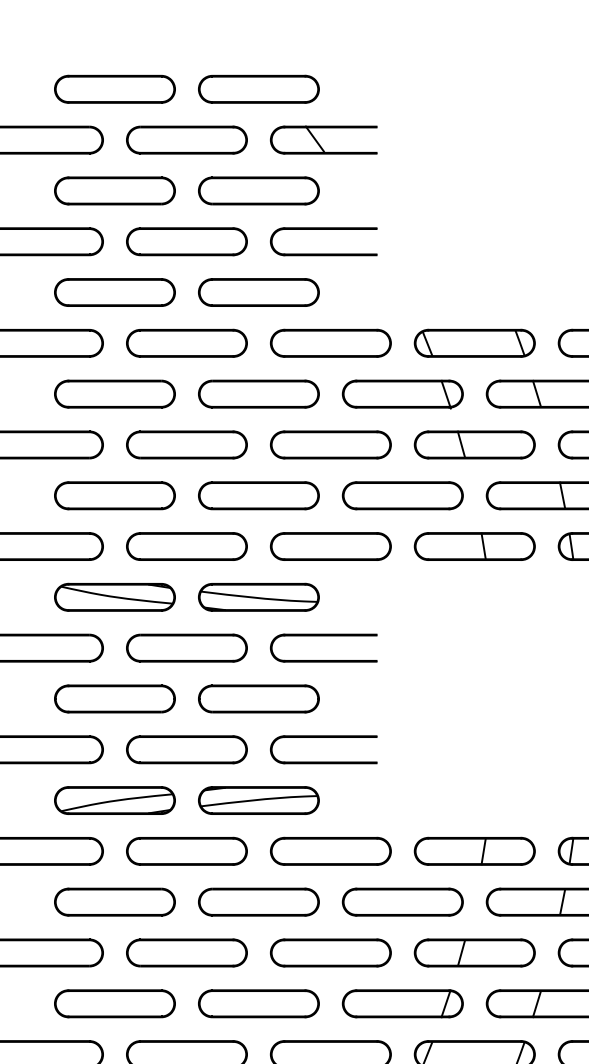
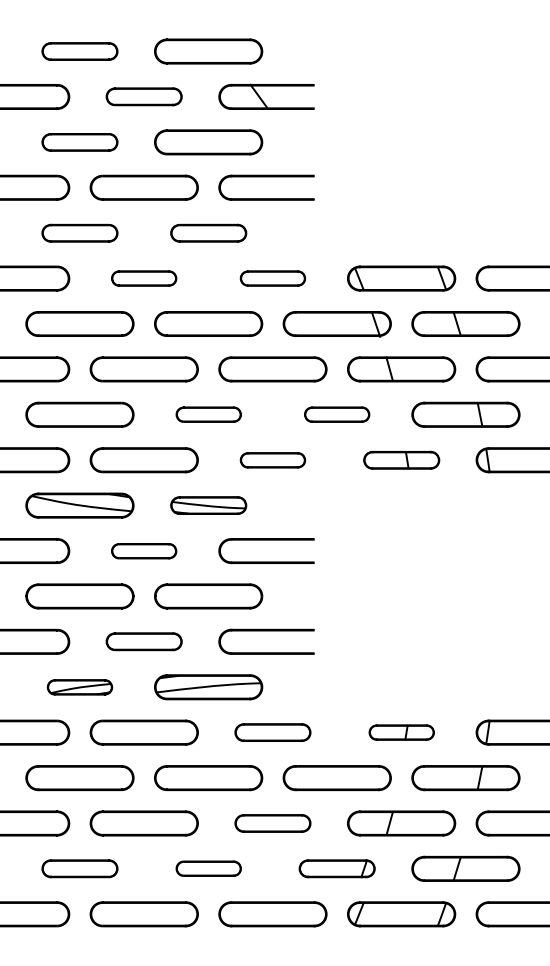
part: (114, 89) -> (79, 51), size x0.7
part: (186, 139) -> (143, 96), size x0.7
part: (114, 191) -> (79, 142), size x0.7
part: (114, 292) -> (79, 233), size x0.7
part: (258, 292) -> (208, 233), size x0.7
part: (186, 343) -> (143, 278), size x0.6
part: (330, 343) -> (272, 278), size x0.6
part: (258, 495) -> (208, 414), size x0.6
part: (402, 495) -> (336, 414), size x0.6
part: (330, 546) -> (272, 460), size x0.6
part: (474, 546) -> (401, 460), size x0.7
part: (258, 597) -> (208, 505), size x0.7
part: (186, 648) -> (143, 551), size x0.6
part: (186, 749) -> (143, 641), size x0.7
part: (114, 800) -> (79, 687), size x0.6
part: (330, 851) -> (272, 732), size x0.7
part: (474, 851) -> (401, 732), size x0.6
part: (330, 952) -> (272, 823), size x0.7
part: (114, 1003) -> (79, 868), size x0.7
part: (258, 1003) -> (208, 868), size x0.6
part: (402, 1003) -> (336, 868), size x0.7

